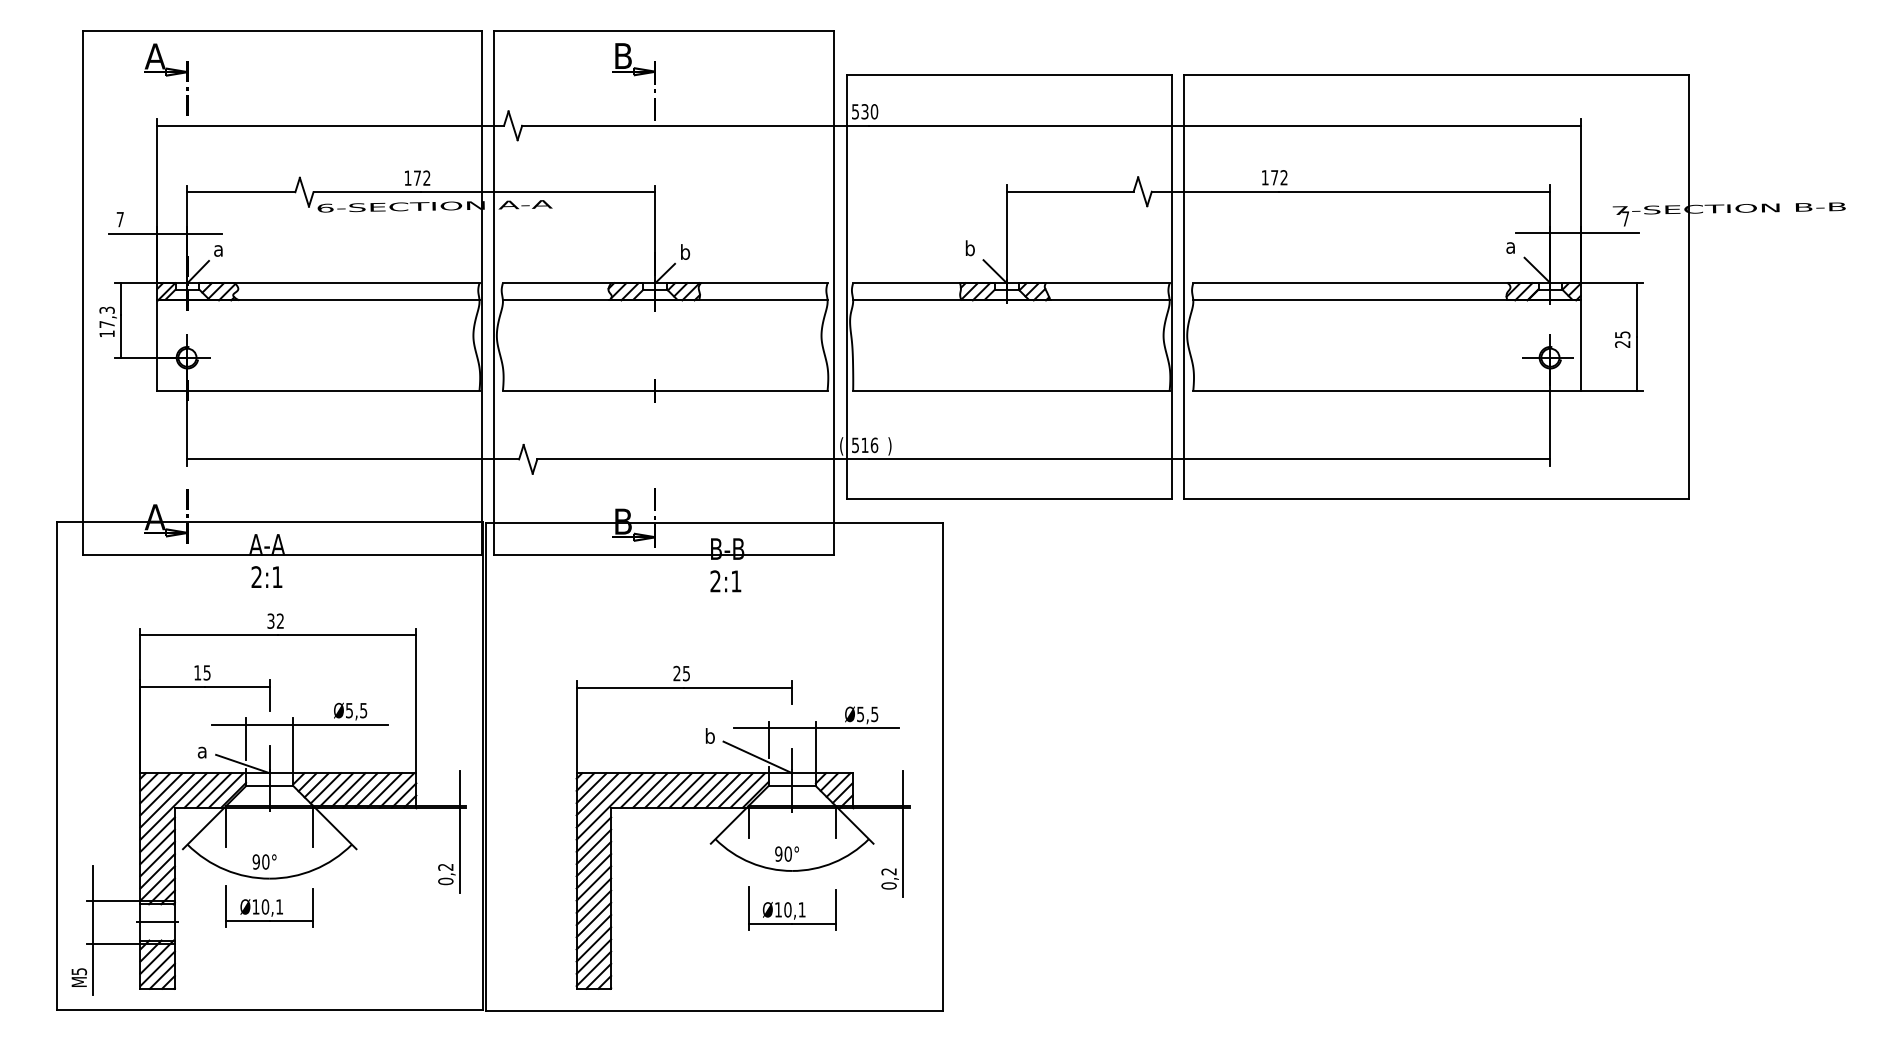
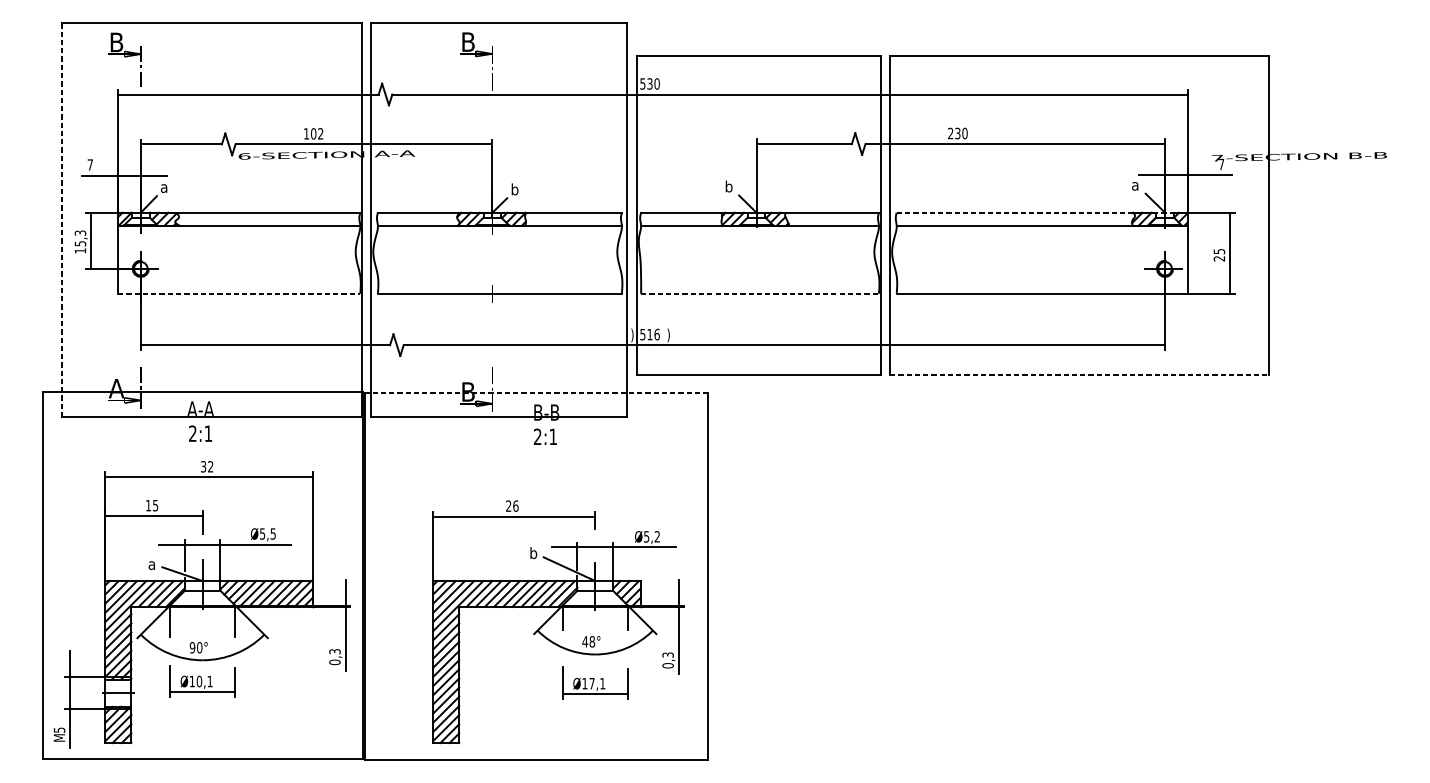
text: (154, 56) -> (116, 42), A -> B
text: (417, 177) -> (313, 133), 172 -> 102
text: (1274, 177) -> (957, 133), 172 -> 230
line: (1386, 283) -> (1041, 213), solid -> dashed
line: (83, 293) -> (62, 220), solid -> dashed
text: (106, 324) -> (79, 243), 17,3 -> 15,3
line: (318, 390) -> (239, 293), solid -> dashed
line: (1011, 390) -> (760, 293), solid -> dashed
text: (841, 446) -> (632, 335), ( -> )
line: (1437, 498) -> (1080, 374), solid -> dashed
line: (714, 523) -> (536, 393), solid -> dashed
text: (686, 673) -> (515, 506), 25 -> 26
text: (874, 714) -> (657, 536), Ø5,5 -> Ø5,2
text: (782, 853) -> (587, 641), 90° -> 48°
text: (445, 866) -> (334, 651), 0,2 -> 0,3
text: (888, 871) -> (667, 654), 0,2 -> 0,3
text: (787, 909) -> (591, 683), Ø10,1 -> Ø17,1

